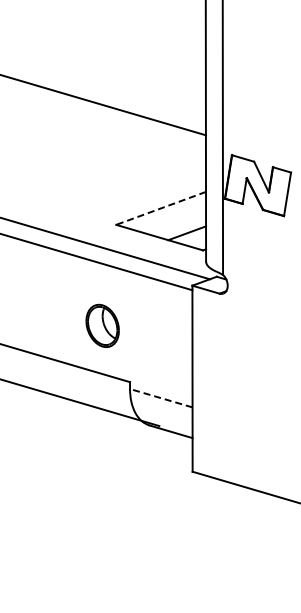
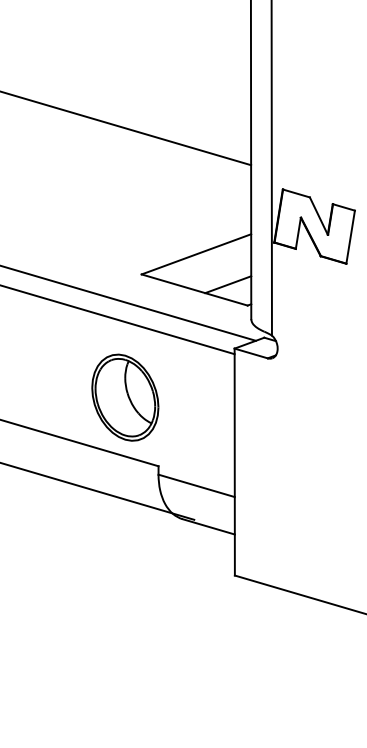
line: (161, 208) -> (196, 254), dashed -> solid
part: (102, 325) -> (124, 397), size x1.67
line: (161, 398) -> (196, 486), dashed -> solid

